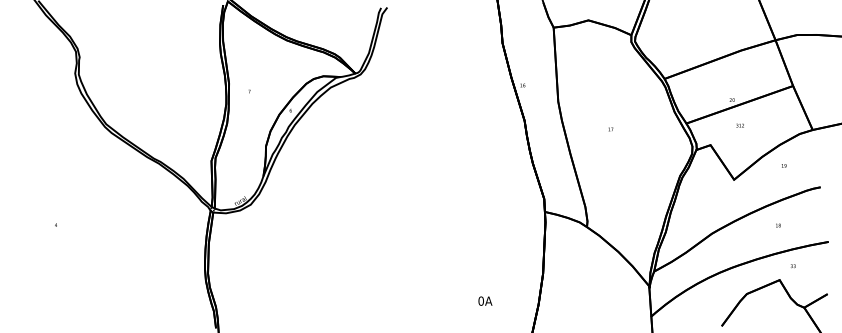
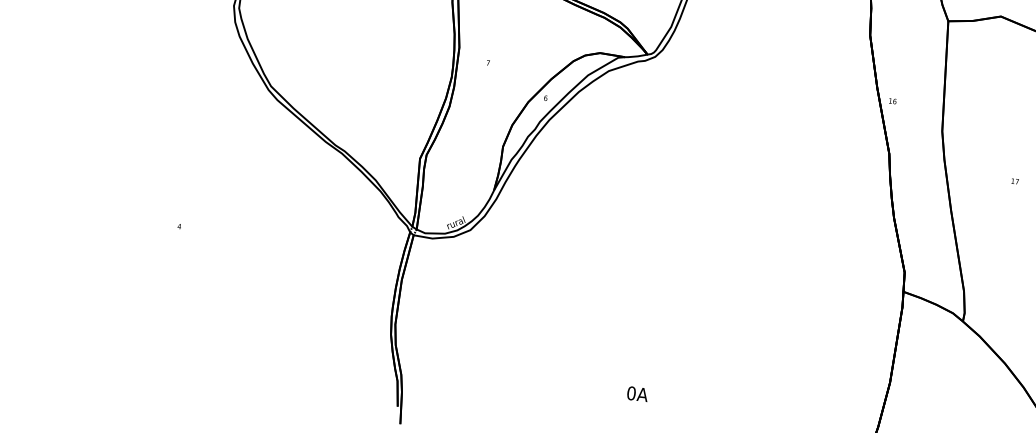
text: (485, 300) -> (637, 393), moved

